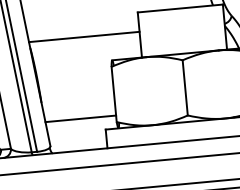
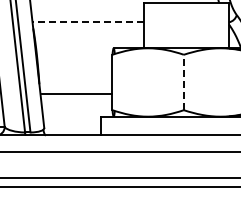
line: (84, 36) -> (88, 22), solid -> dashed
line: (184, 87) -> (183, 82), solid -> dashed
line: (80, 118) -> (76, 93), moved

